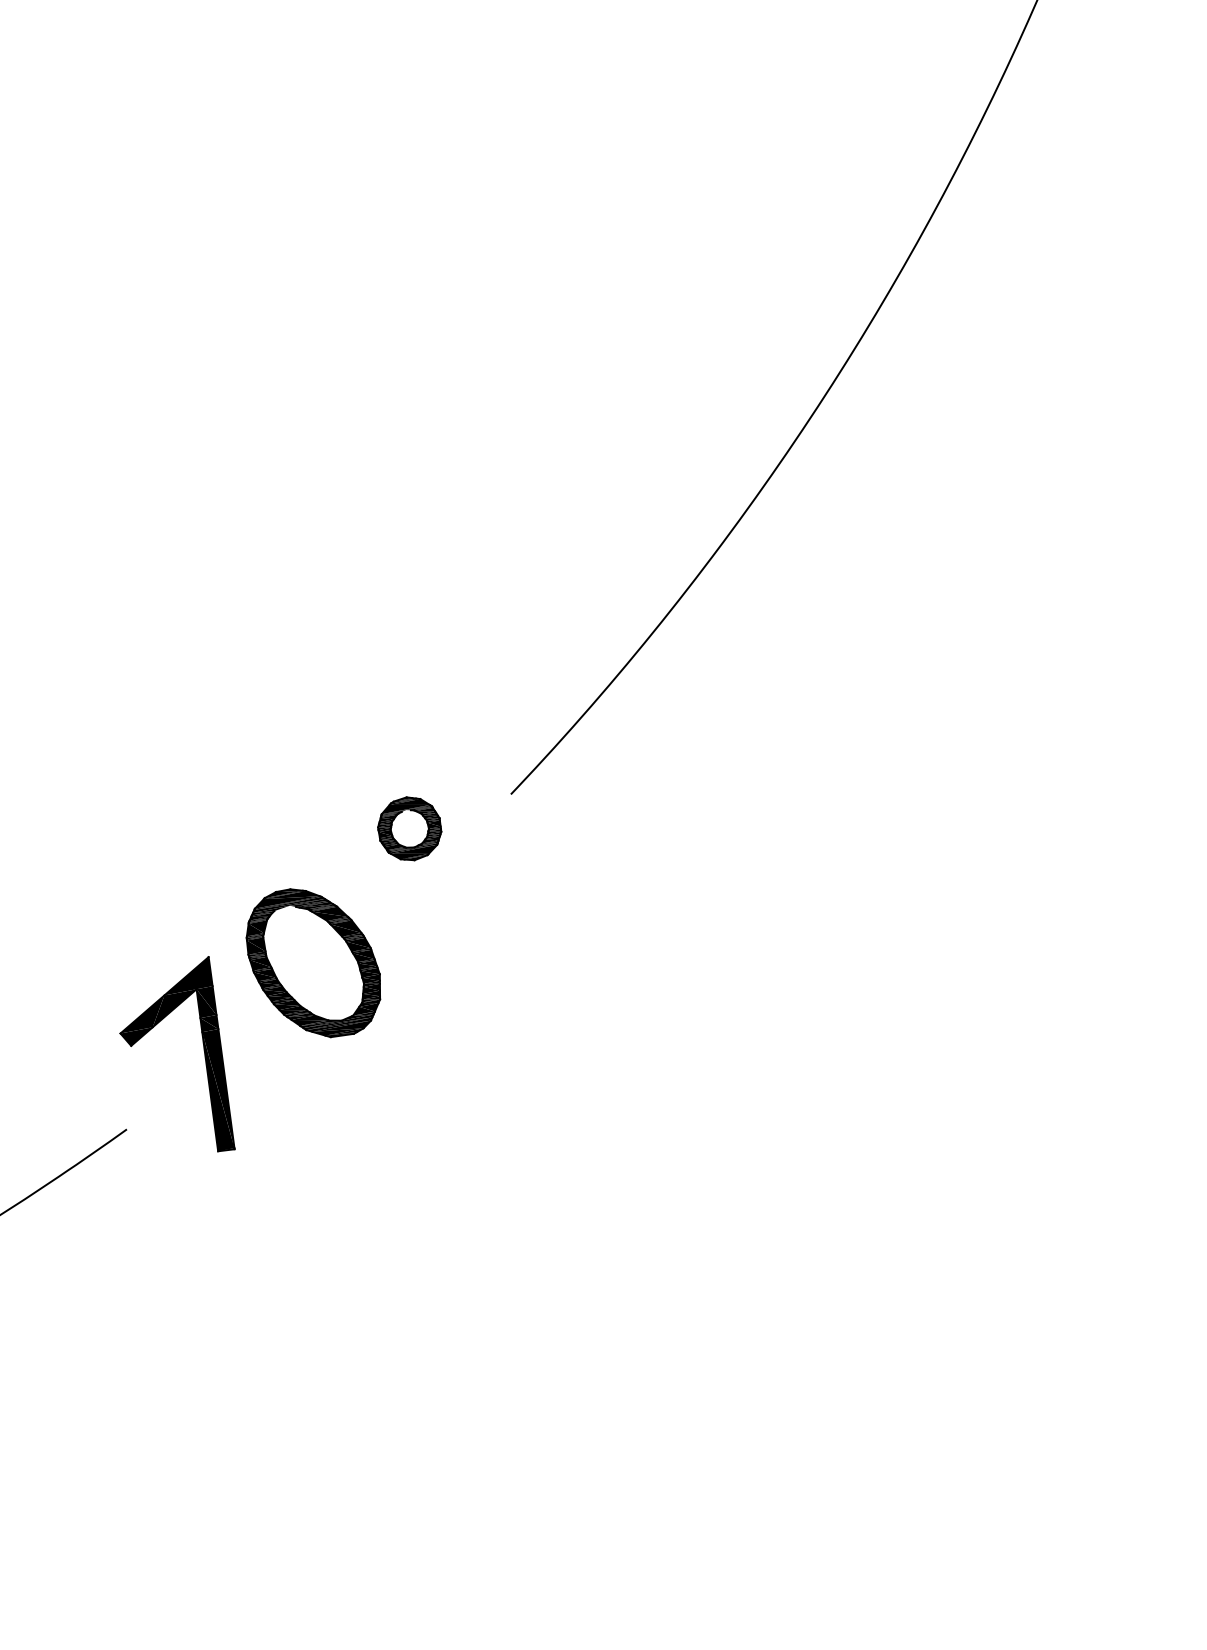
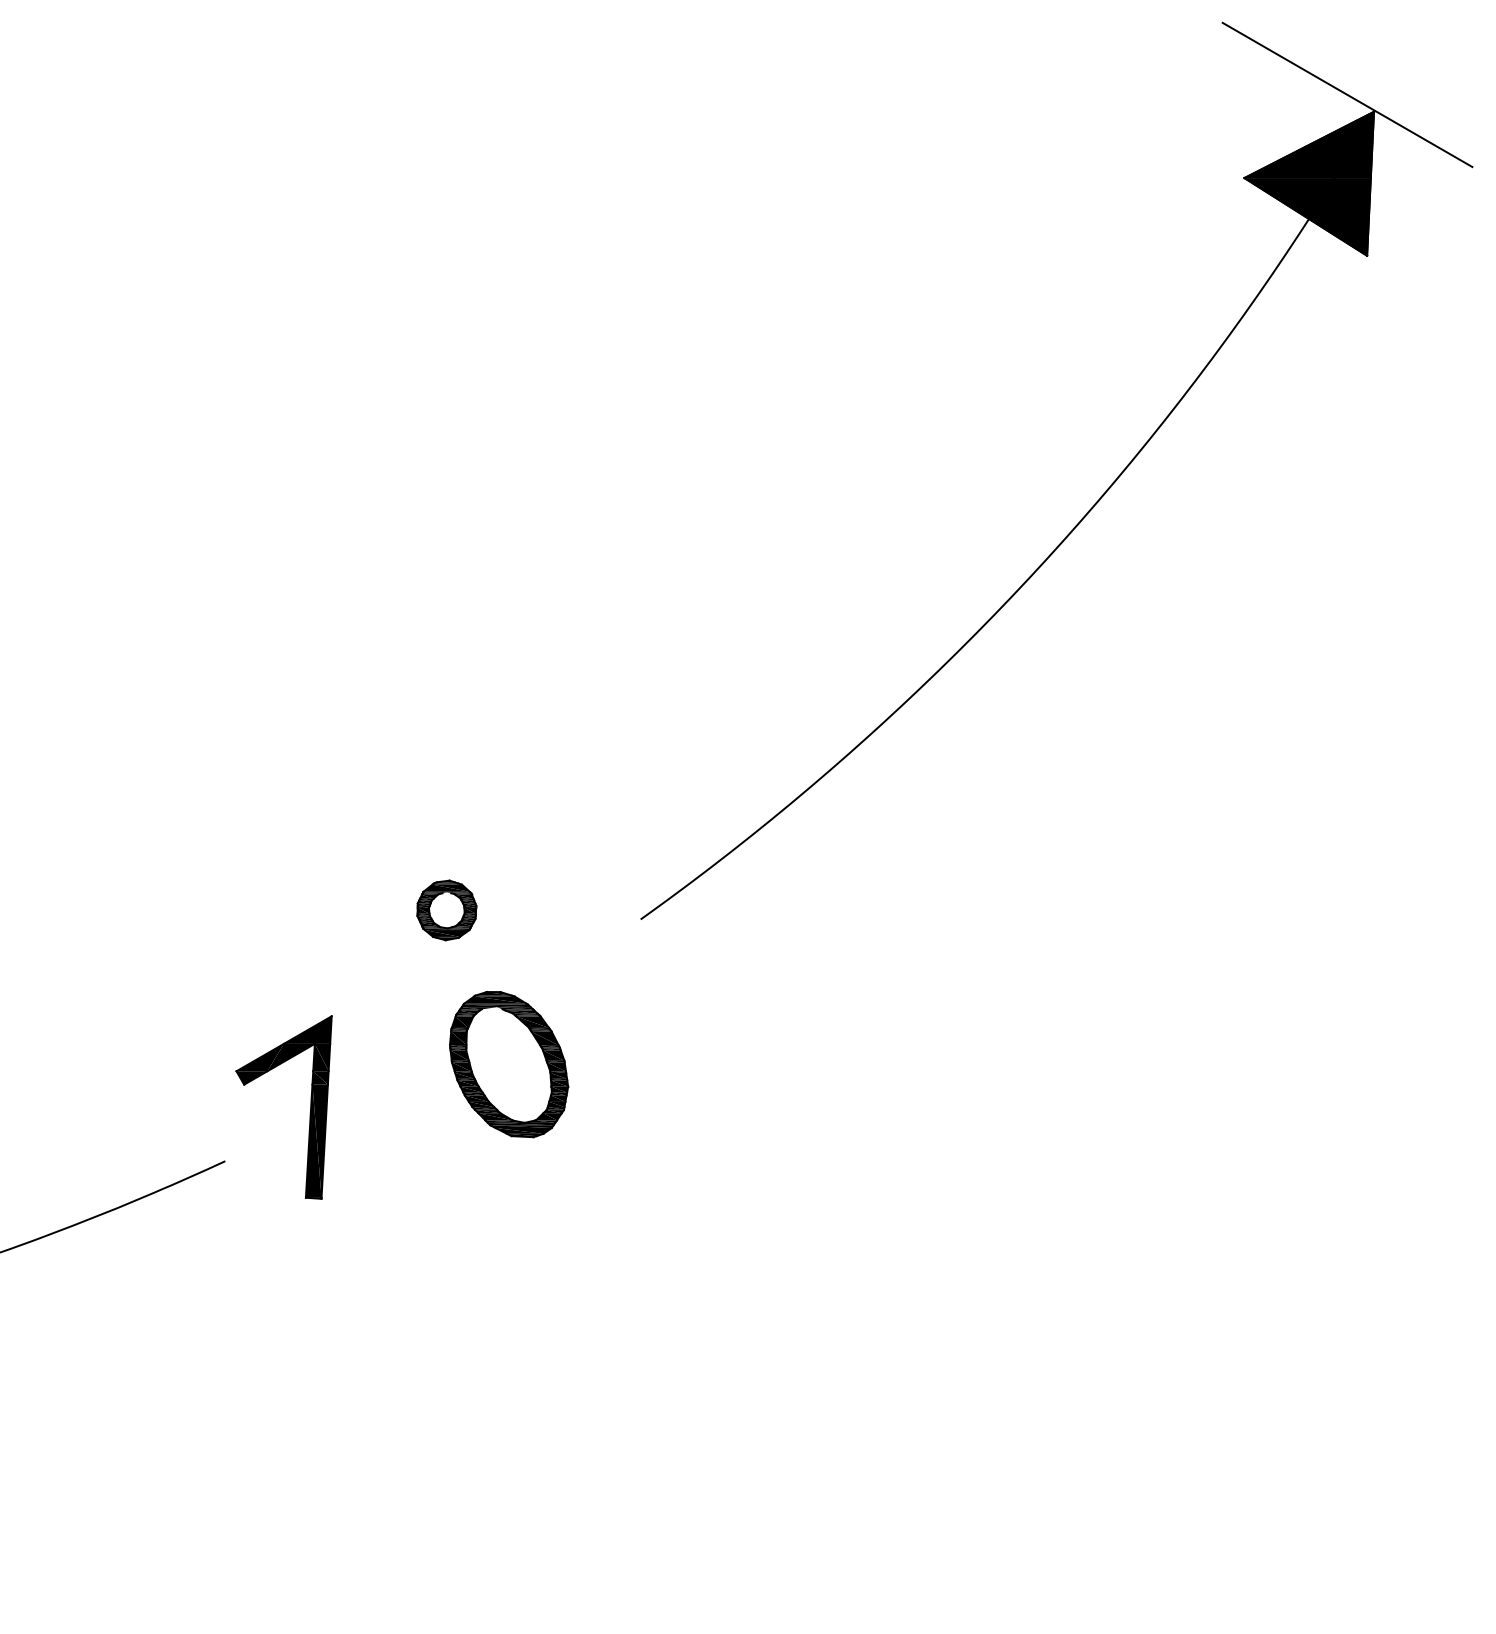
part: (409, 829) -> (446, 910), moved
part: (314, 962) -> (509, 1064), moved

